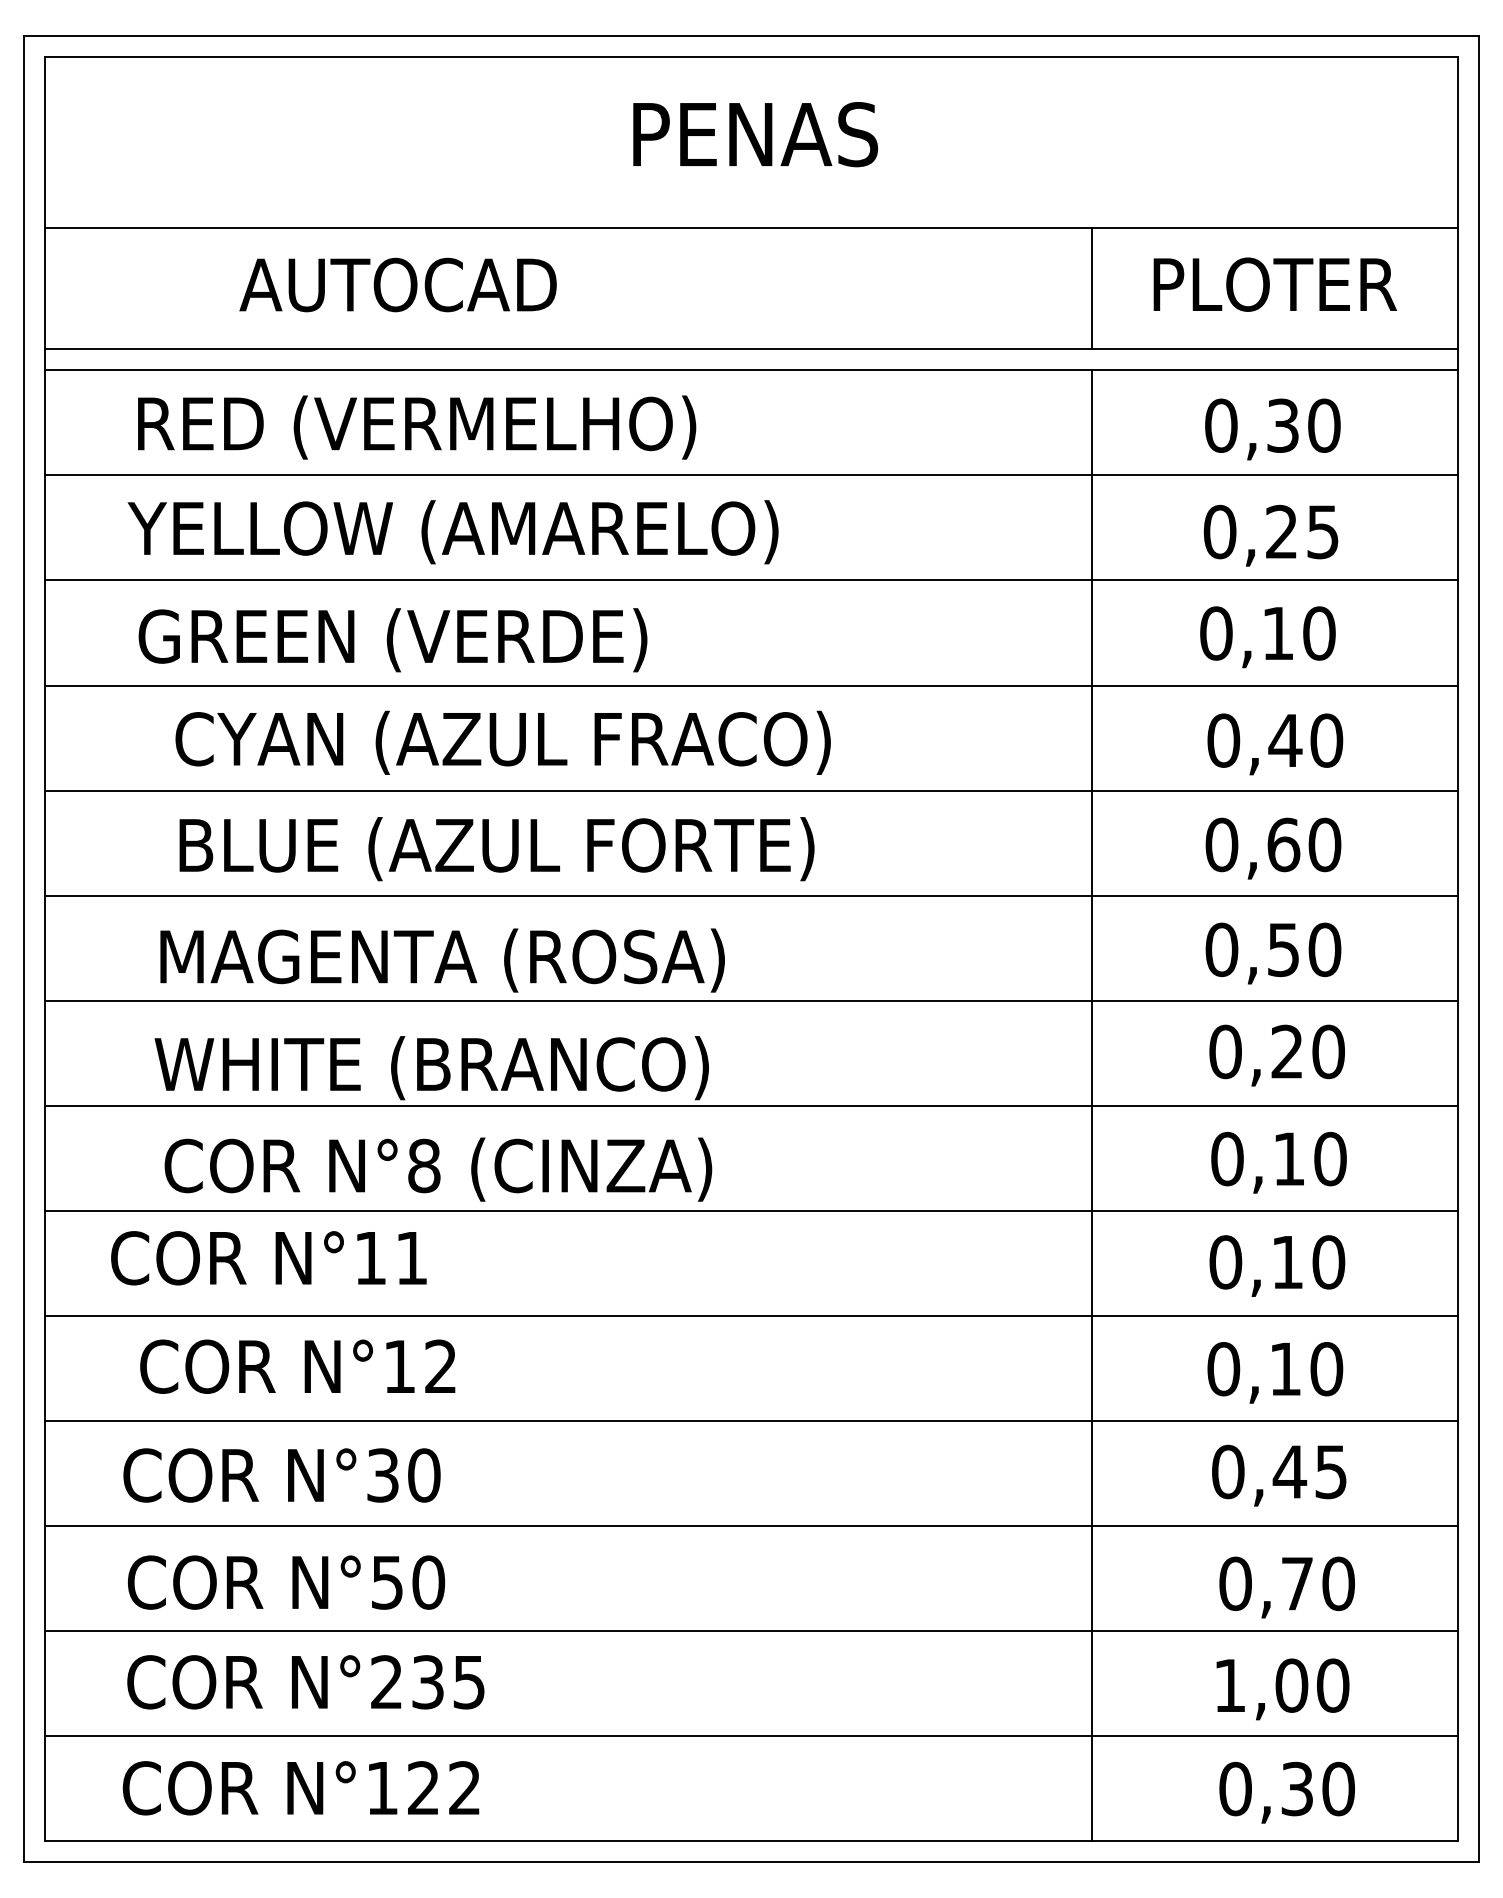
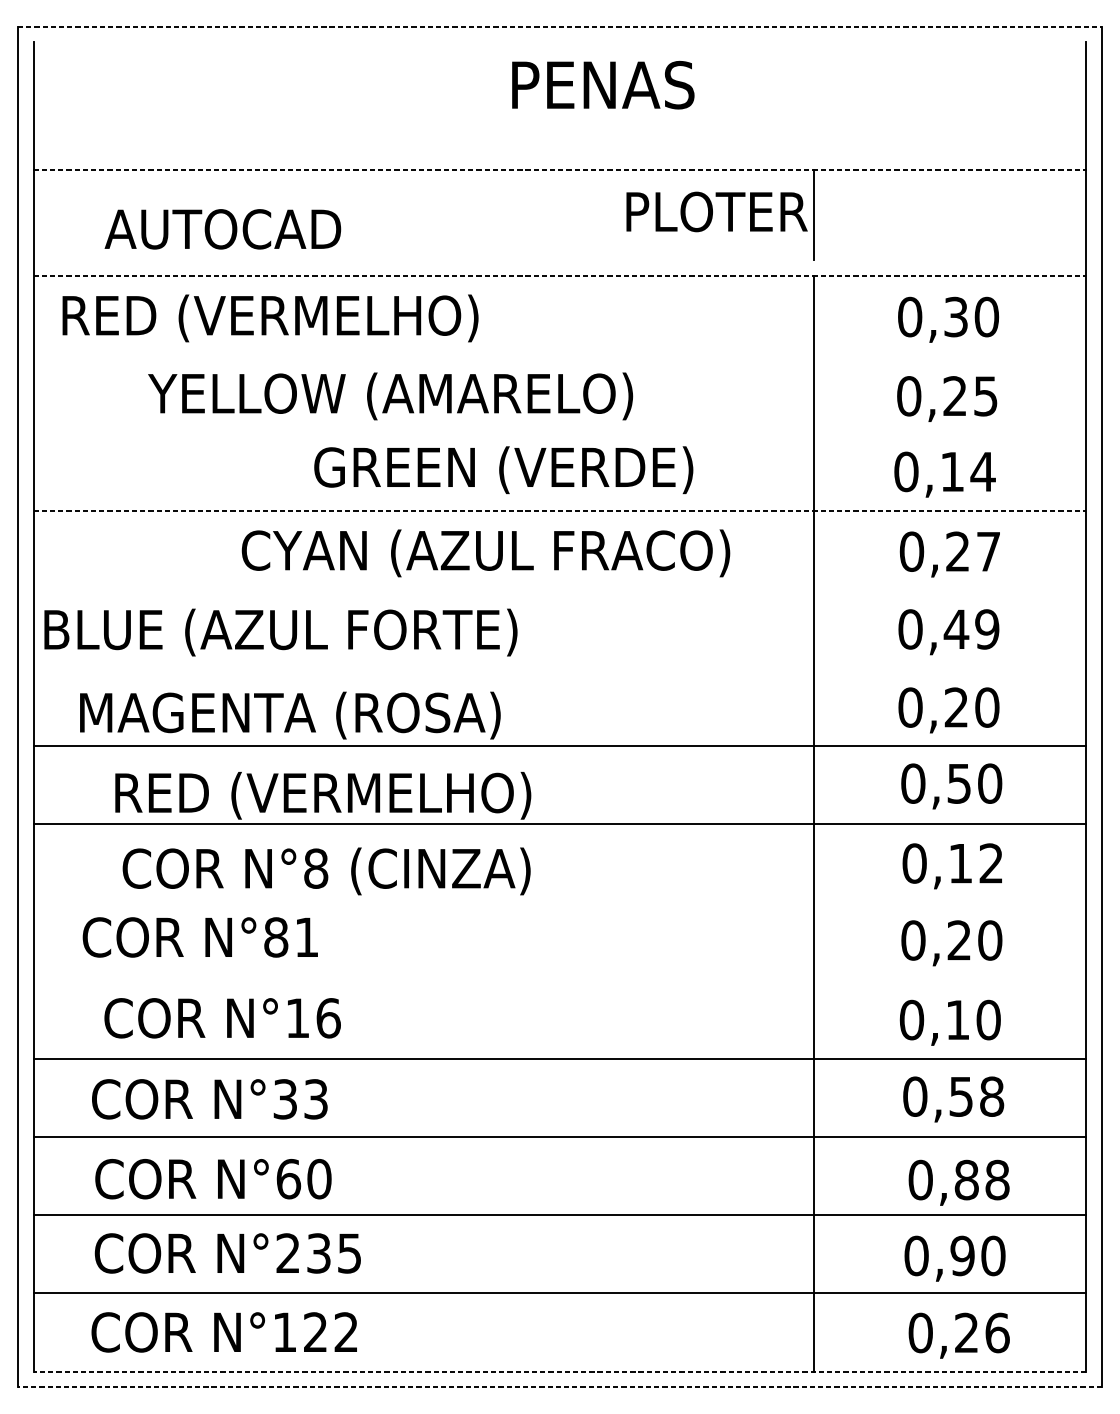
line: (751, 35) -> (560, 26), solid -> dashed
line: (751, 56) -> (560, 41), removed
text: (755, 134) -> (603, 85), moved
line: (751, 227) -> (560, 169), solid -> dashed
text: (397, 284) -> (222, 228), moved
text: (1274, 284) -> (716, 211), moved
line: (751, 349) -> (560, 260), removed
line: (751, 370) -> (560, 275), solid -> dashed
text: (417, 427) -> (270, 318), moved
line: (751, 475) -> (560, 354), removed
text: (452, 532) -> (390, 396), moved
line: (751, 580) -> (560, 432), removed
text: (1319, 633) -> (983, 471), 0,10 -> 0,14
text: (392, 640) -> (503, 470), moved
line: (751, 685) -> (560, 510), solid -> dashed
text: (1305, 740) -> (972, 551), 0,40 -> 0,27
text: (502, 742) -> (485, 553), moved
line: (751, 790) -> (560, 588), removed
text: (1303, 844) -> (971, 629), 0,60 -> 0,49
text: (496, 849) -> (280, 632), moved
line: (751, 895) -> (560, 667), removed
text: (1283, 949) -> (956, 707), 0,50 -> 0,20
text: (442, 960) -> (290, 715), moved
text: (1286, 1051) -> (958, 783), 0,20 -> 0,50
text: (433, 1068) -> (323, 796), WHITE (BRANCO) -> RED (VERMELHO)
text: (1330, 1158) -> (991, 863), 0,10 -> 0,12
line: (751, 1210) -> (560, 901), removed
text: (370, 1258) -> (276, 937), N°11 -> N°81
text: (1286, 1261) -> (958, 939), 0,10 -> 0,20
line: (751, 1315) -> (560, 980), removed
text: (441, 1366) -> (328, 1018), N°12 -> N°16
text: (1309, 1471) -> (975, 1096), 0,45 -> 0,58
text: (424, 1475) -> (316, 1099), N°30 -> N°33
text: (387, 1582) -> (288, 1179), N°50 -> N°60
text: (1317, 1583) -> (981, 1179), 0,70 -> 0,88
text: (1260, 1685) -> (939, 1255), 1,00 -> 0,90
text: (1318, 1788) -> (982, 1332), 0,30 -> 0,26
line: (751, 1841) -> (560, 1372), solid -> dashed
line: (751, 1862) -> (560, 1387), solid -> dashed

